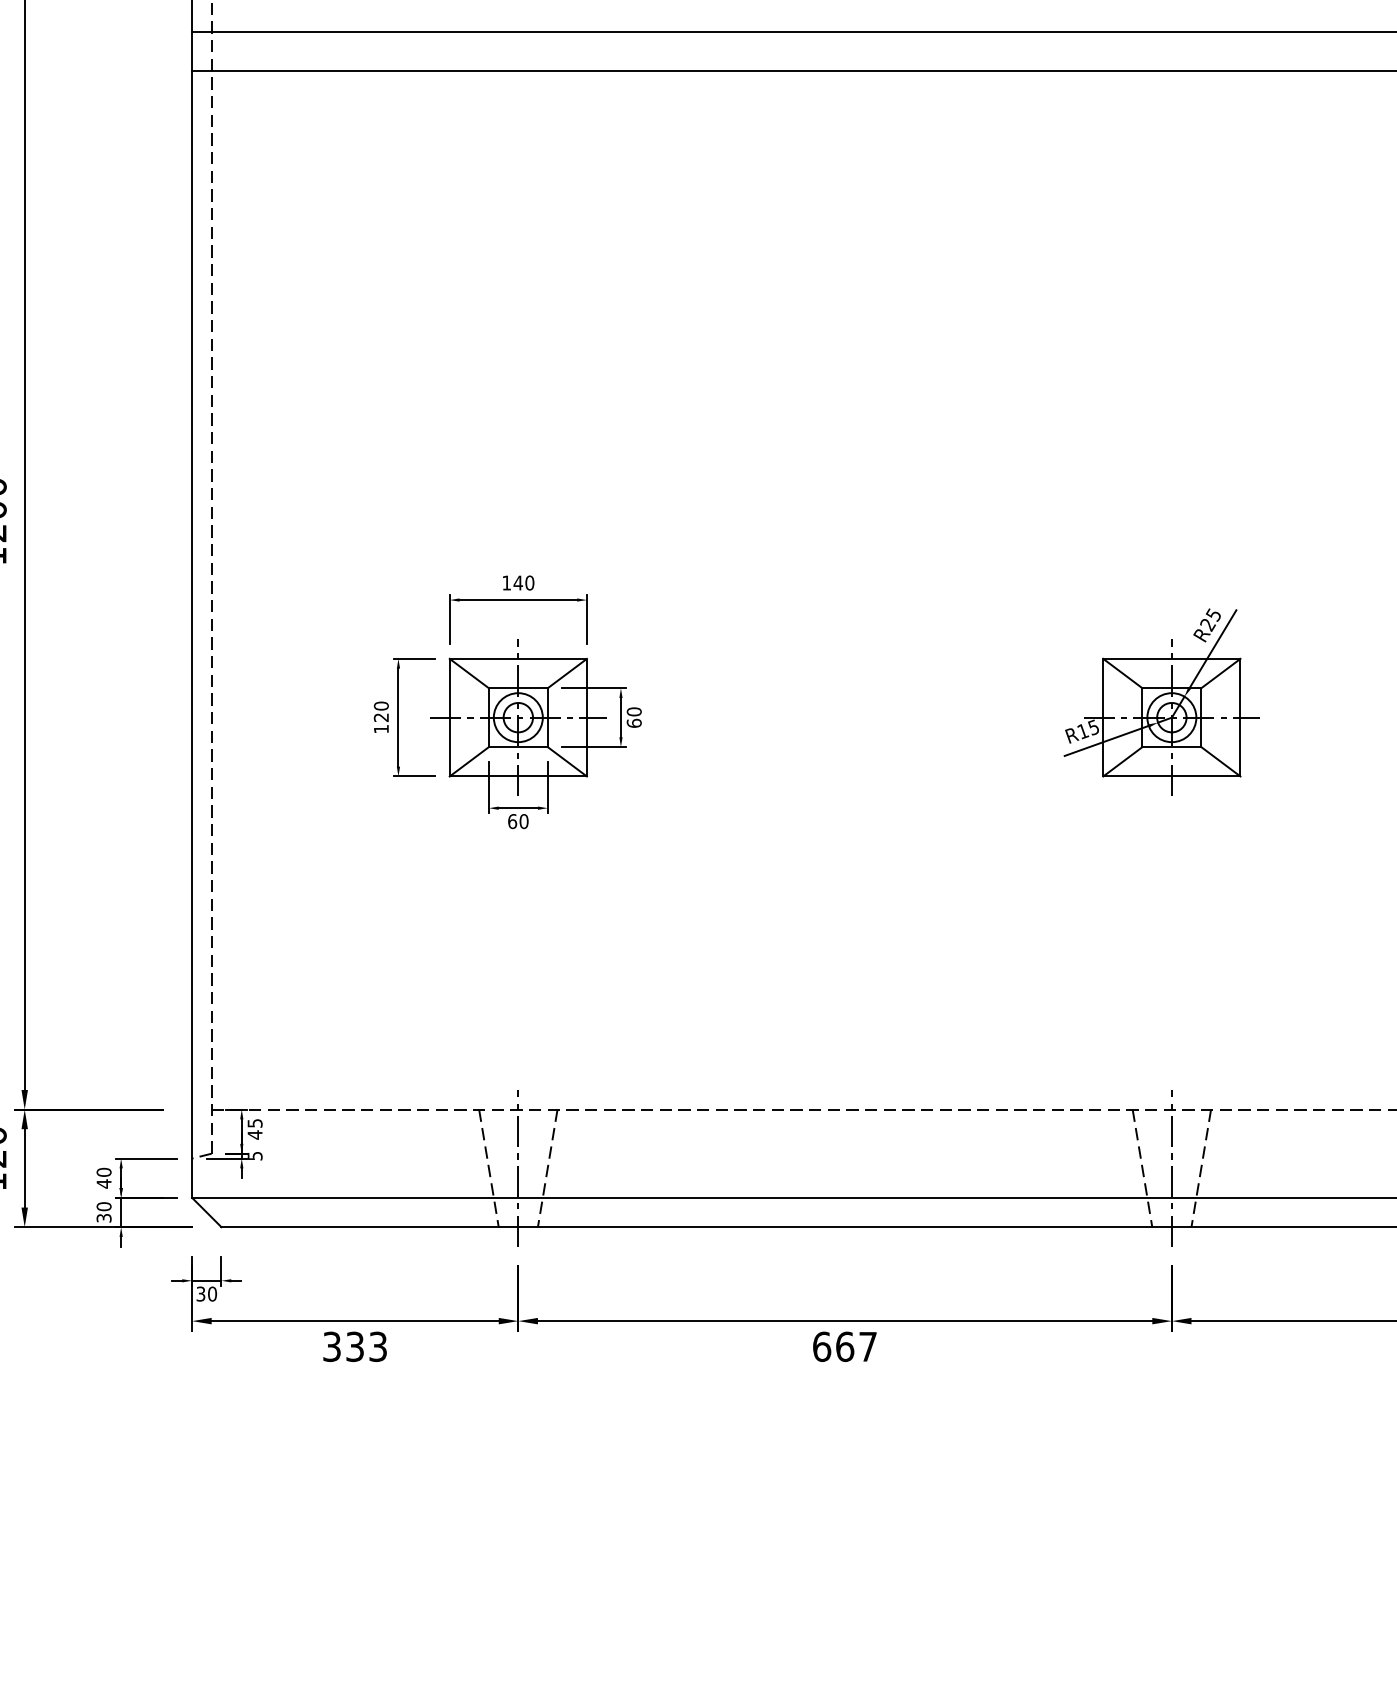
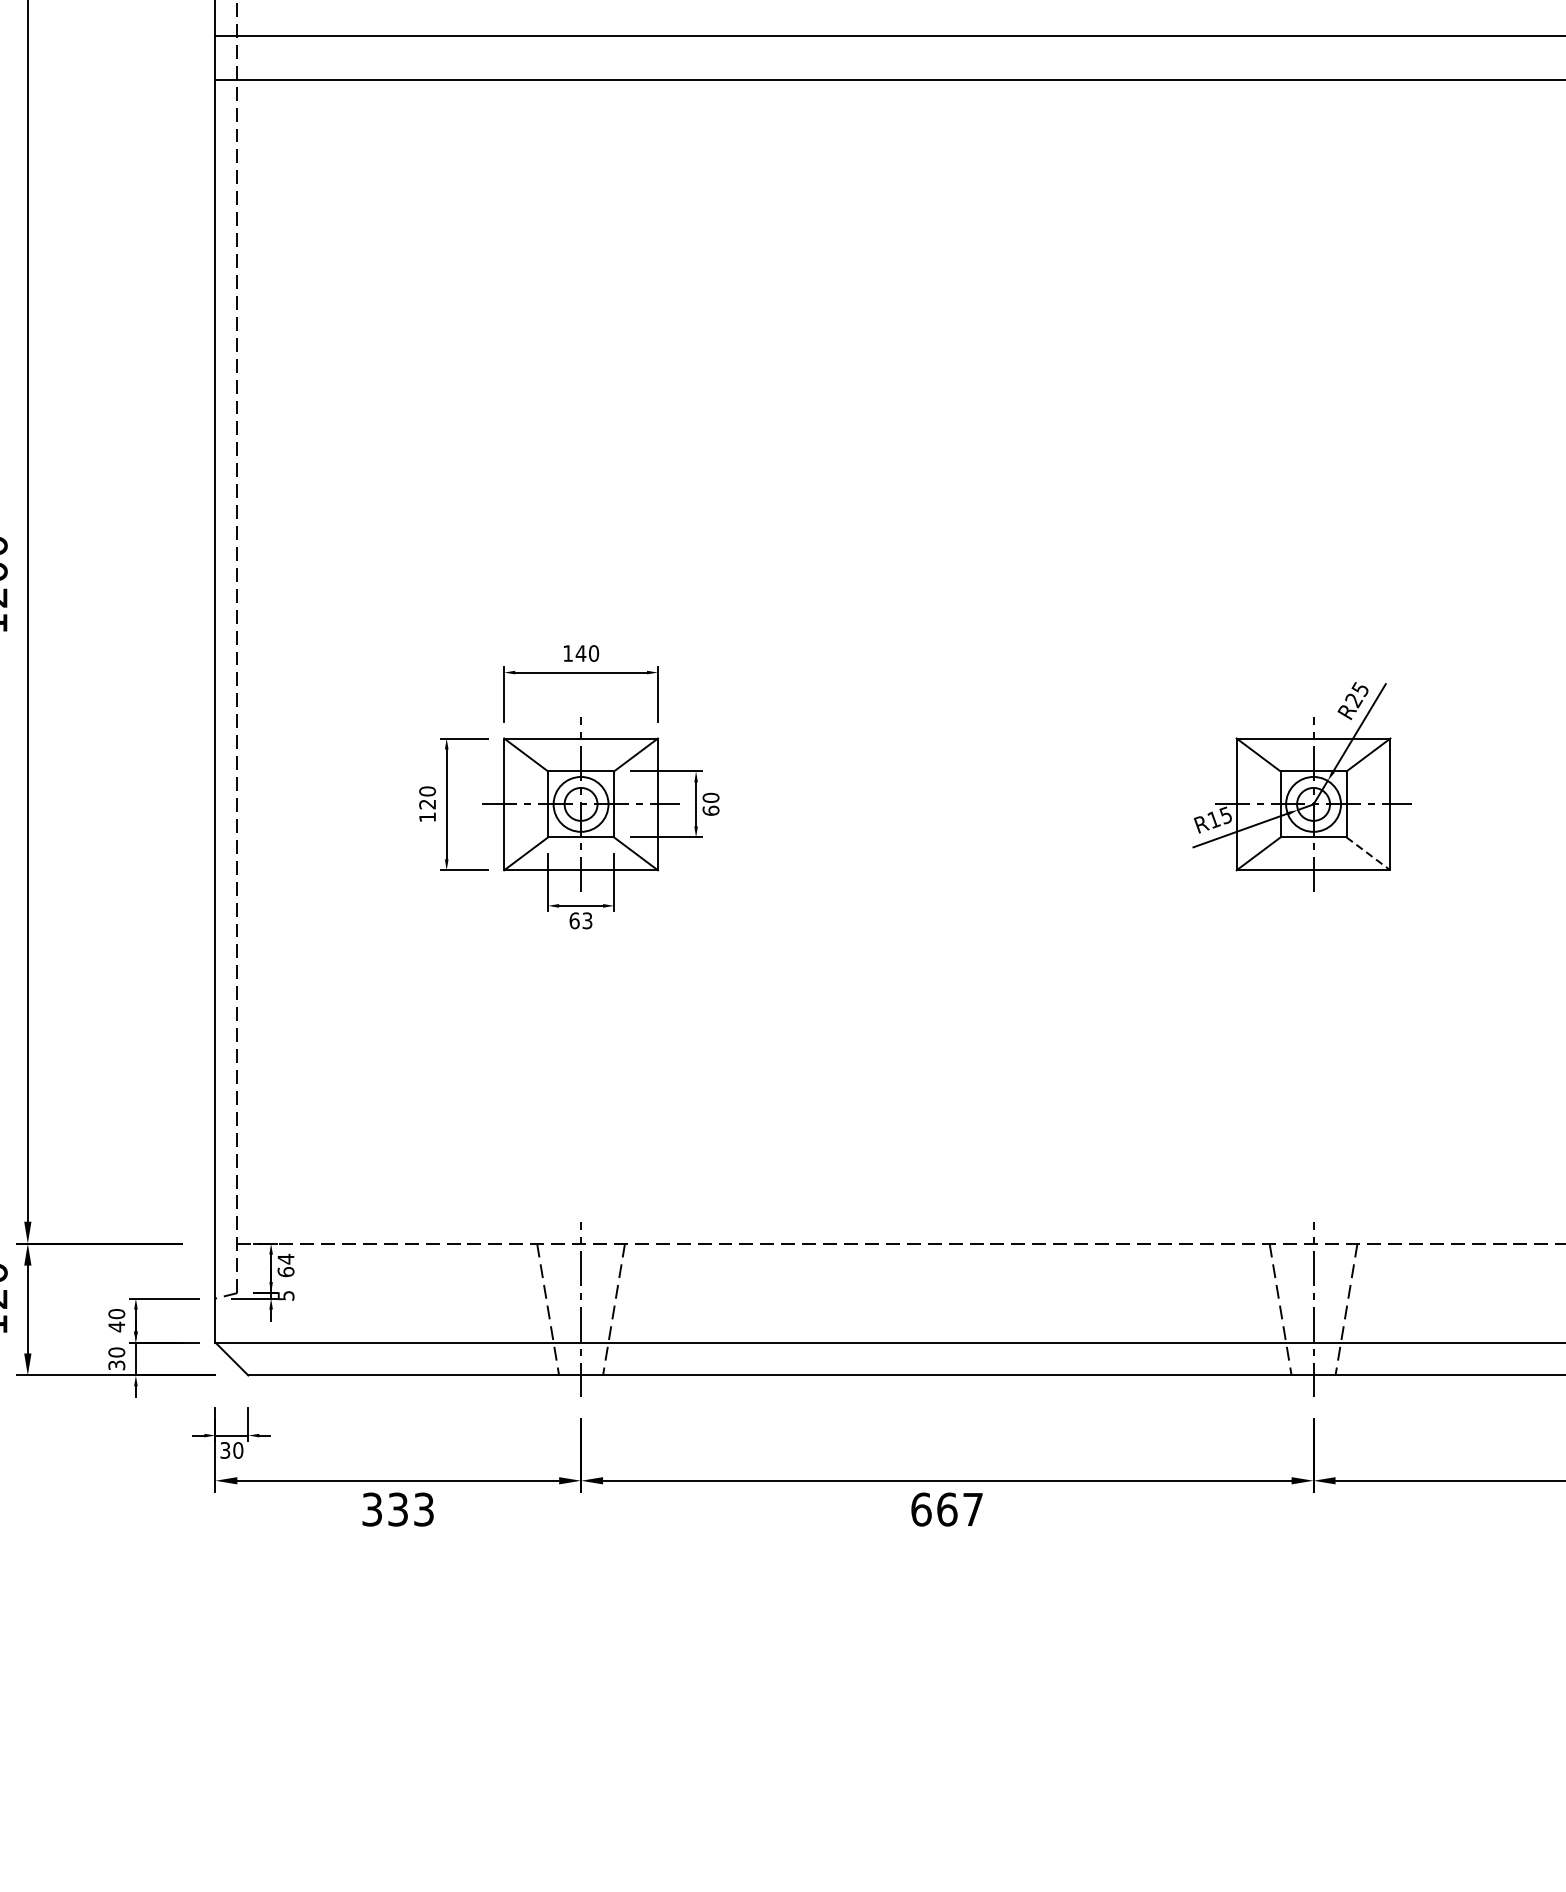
line: (1221, 762) -> (1369, 854), solid -> dashed
text: (523, 821) -> (586, 920), 60 -> 63
text: (254, 1128) -> (285, 1264), 45 -> 64

